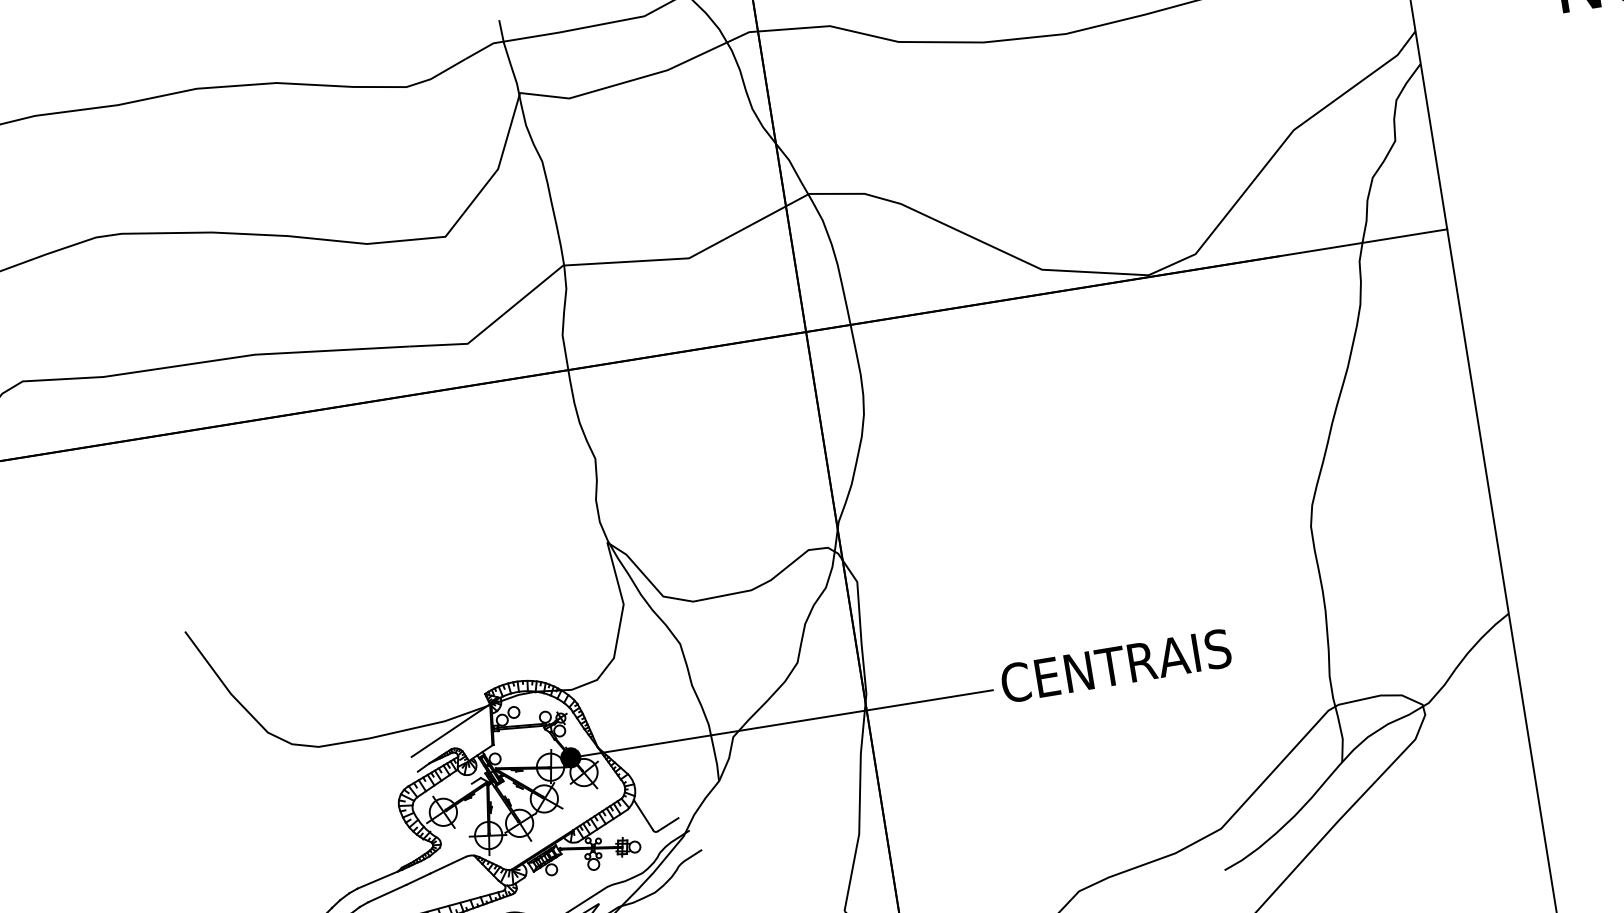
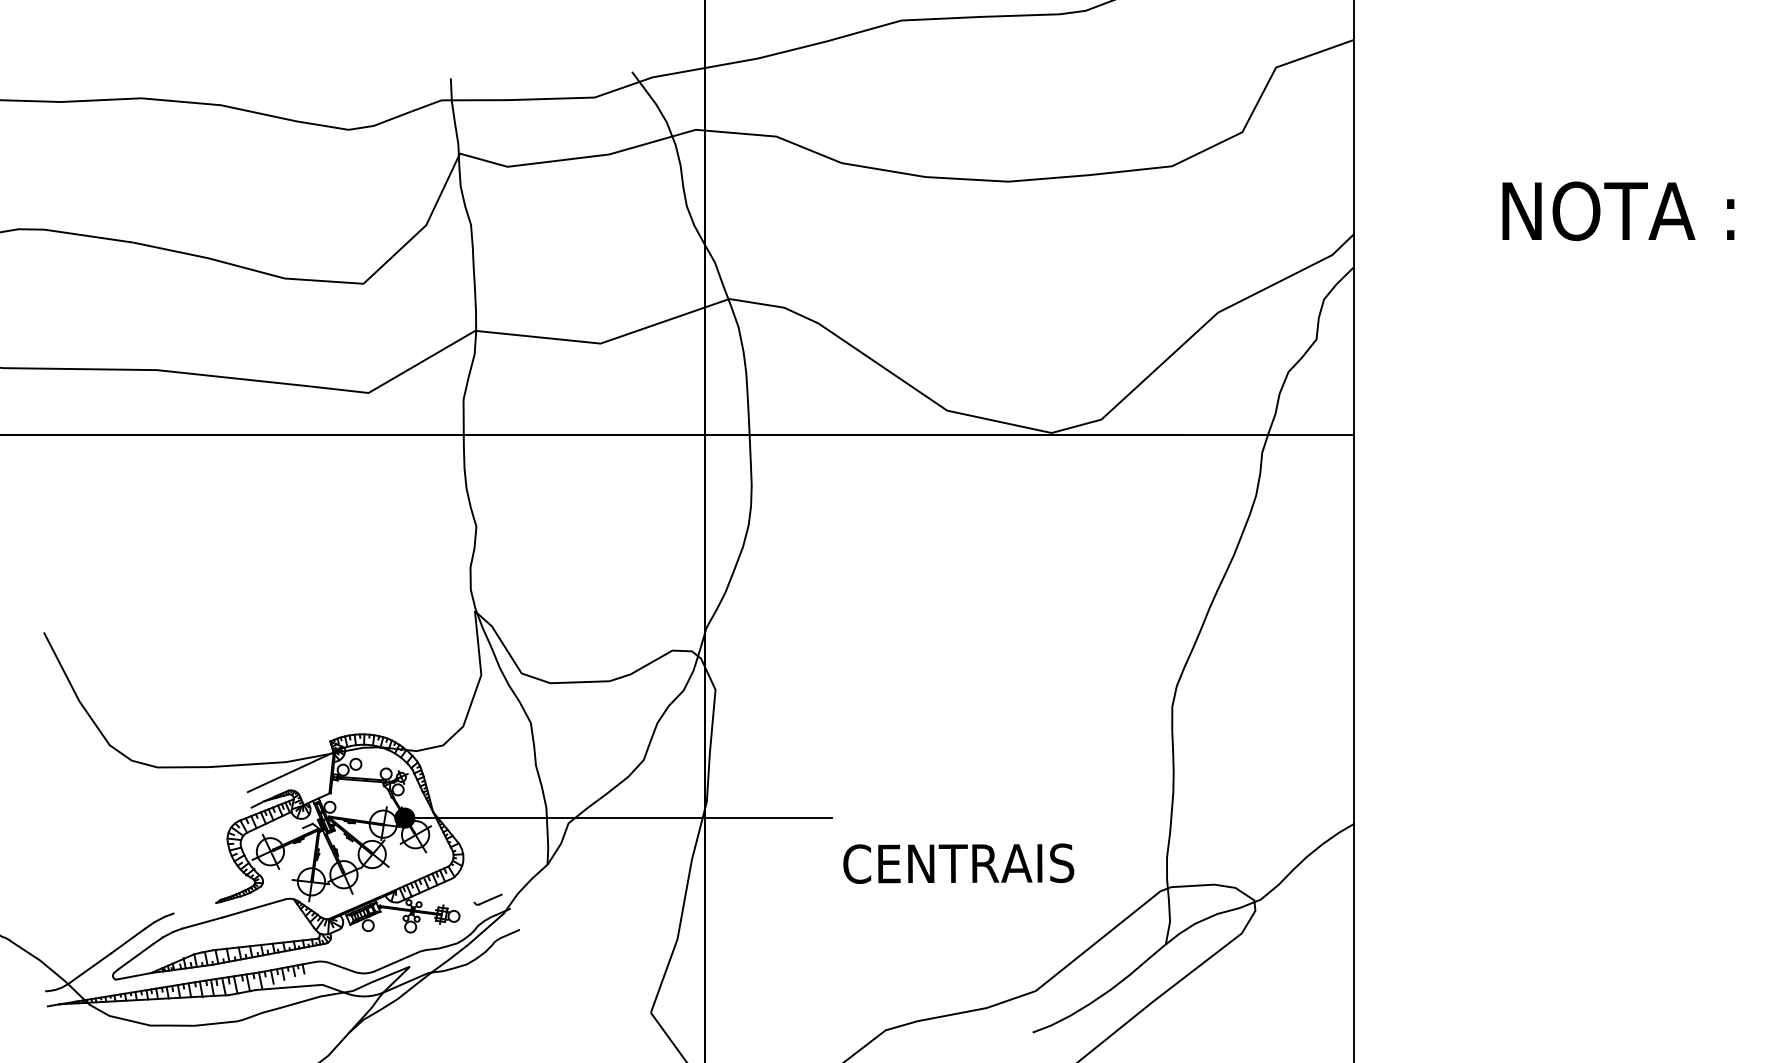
text: (1115, 665) -> (958, 863), moved
line: (643, 814) -> (467, 885), removed
line: (377, 879) -> (194, 907), removed

